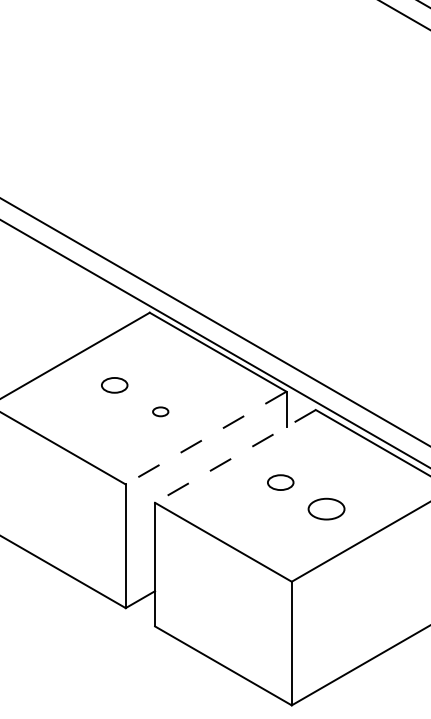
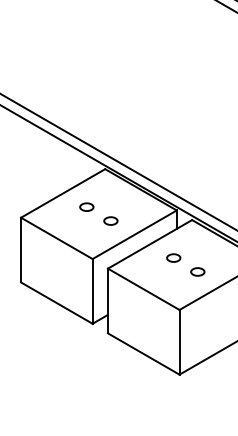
part: (159, 410) -> (110, 220), size x1.67
line: (205, 437) -> (134, 234), dashed -> solid
line: (236, 456) -> (150, 244), dashed -> solid
part: (326, 508) -> (197, 271), size x0.71

